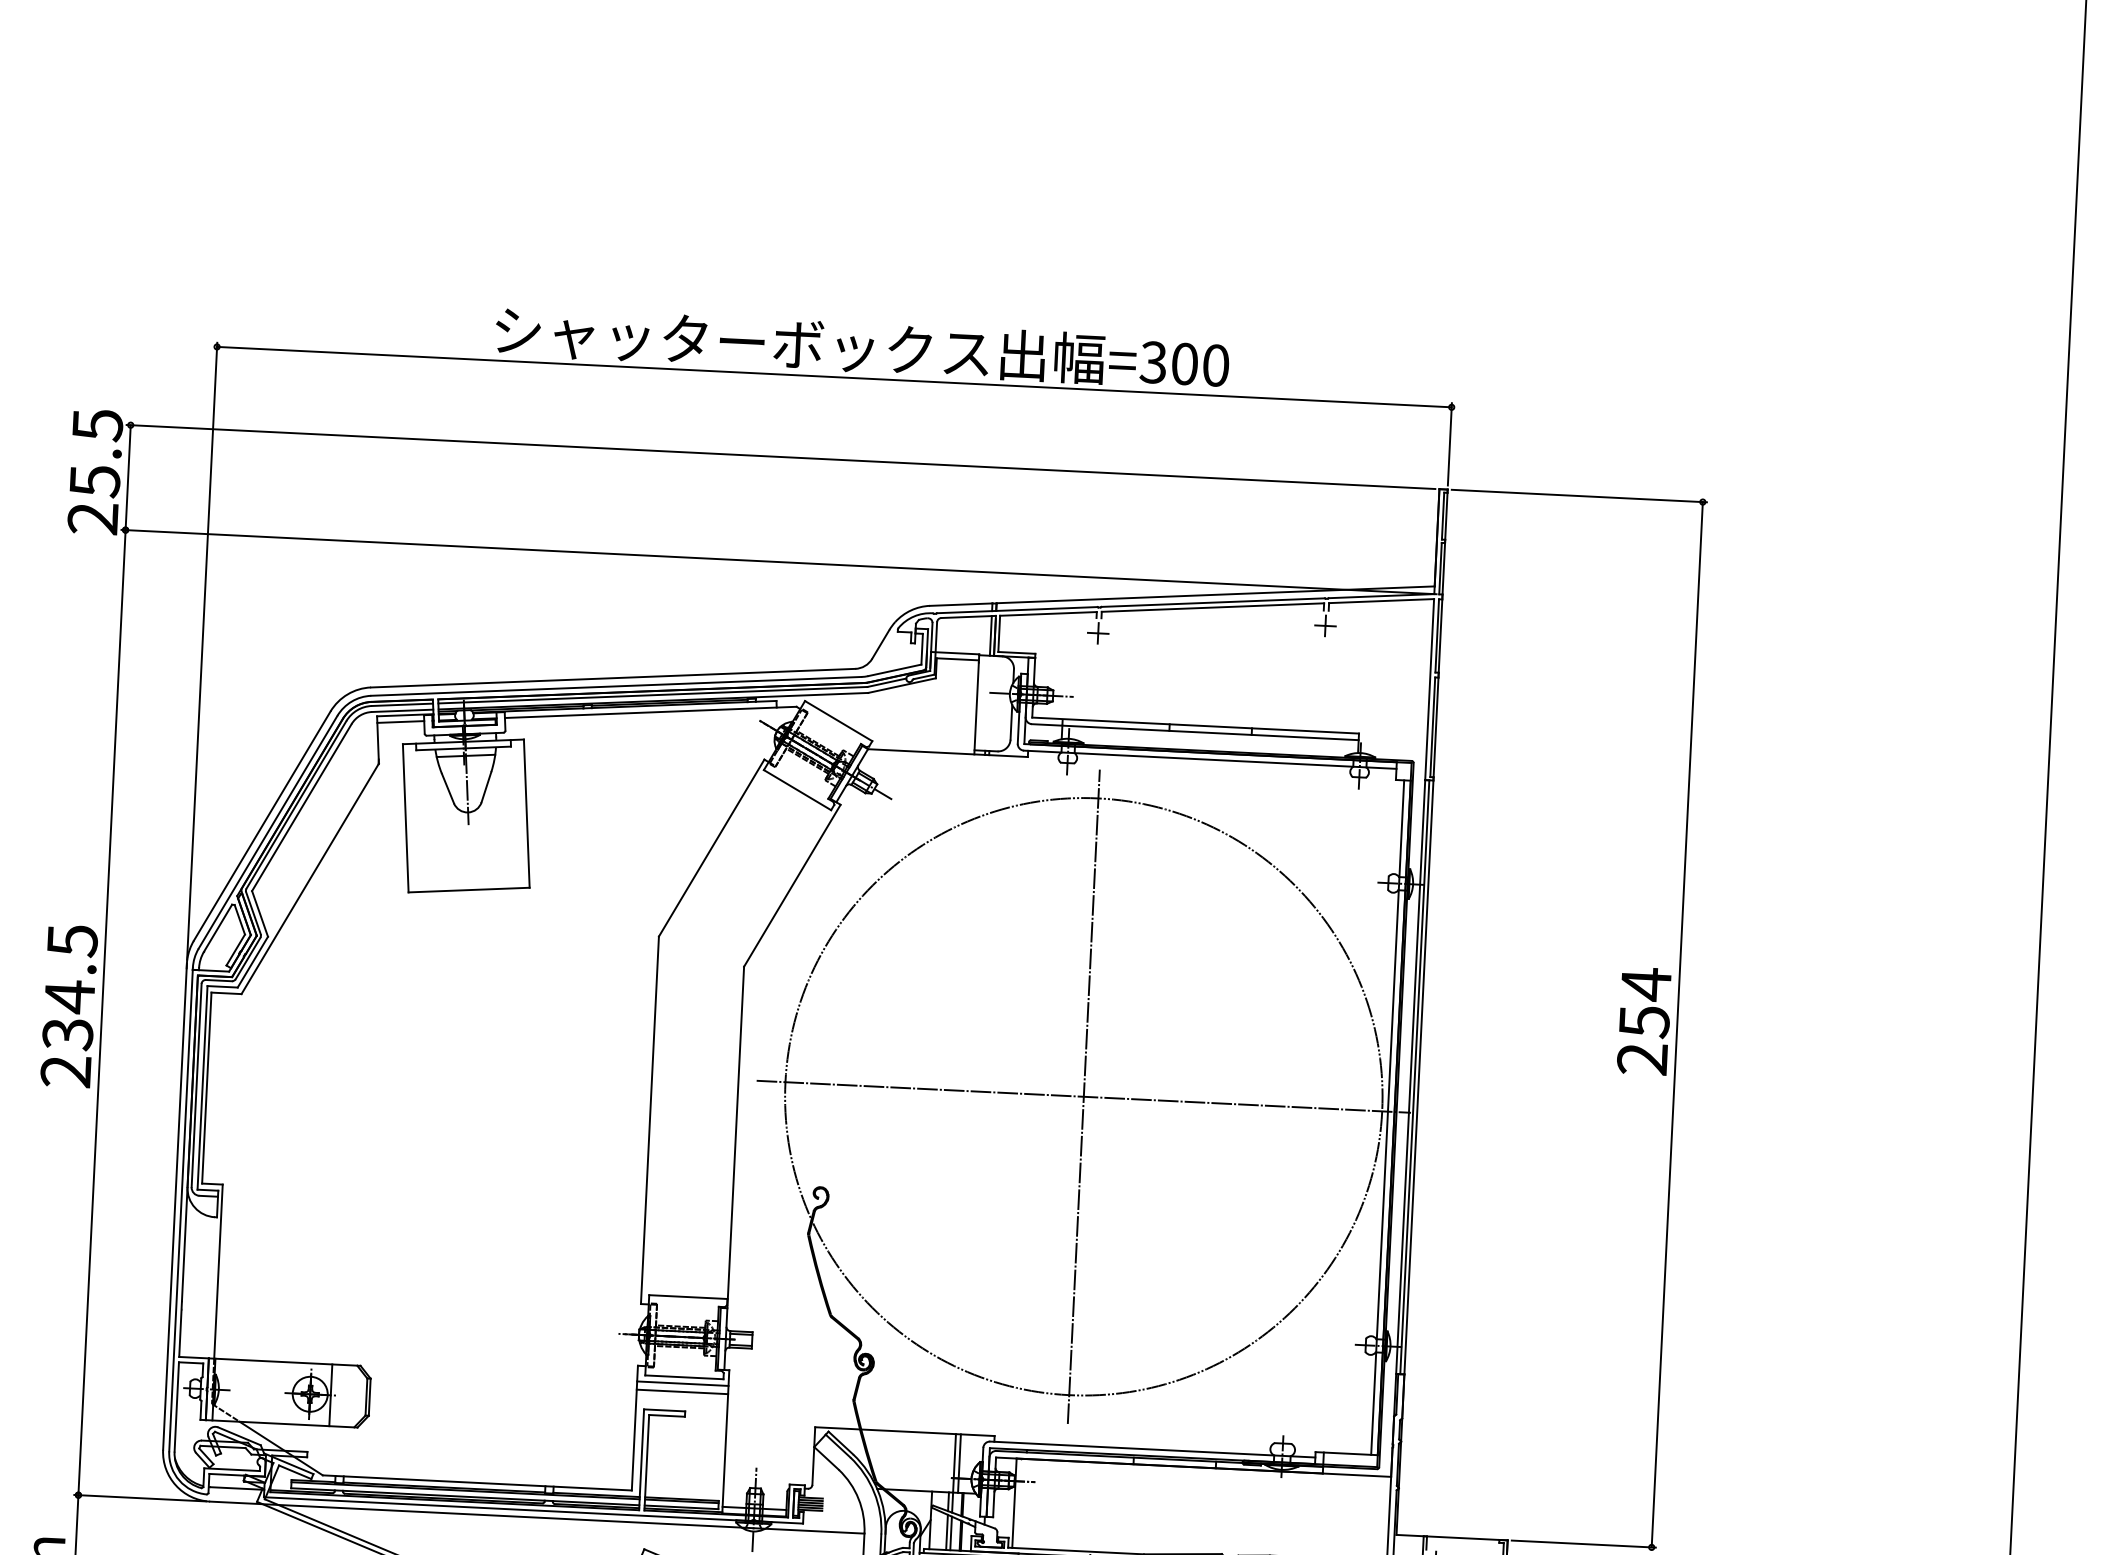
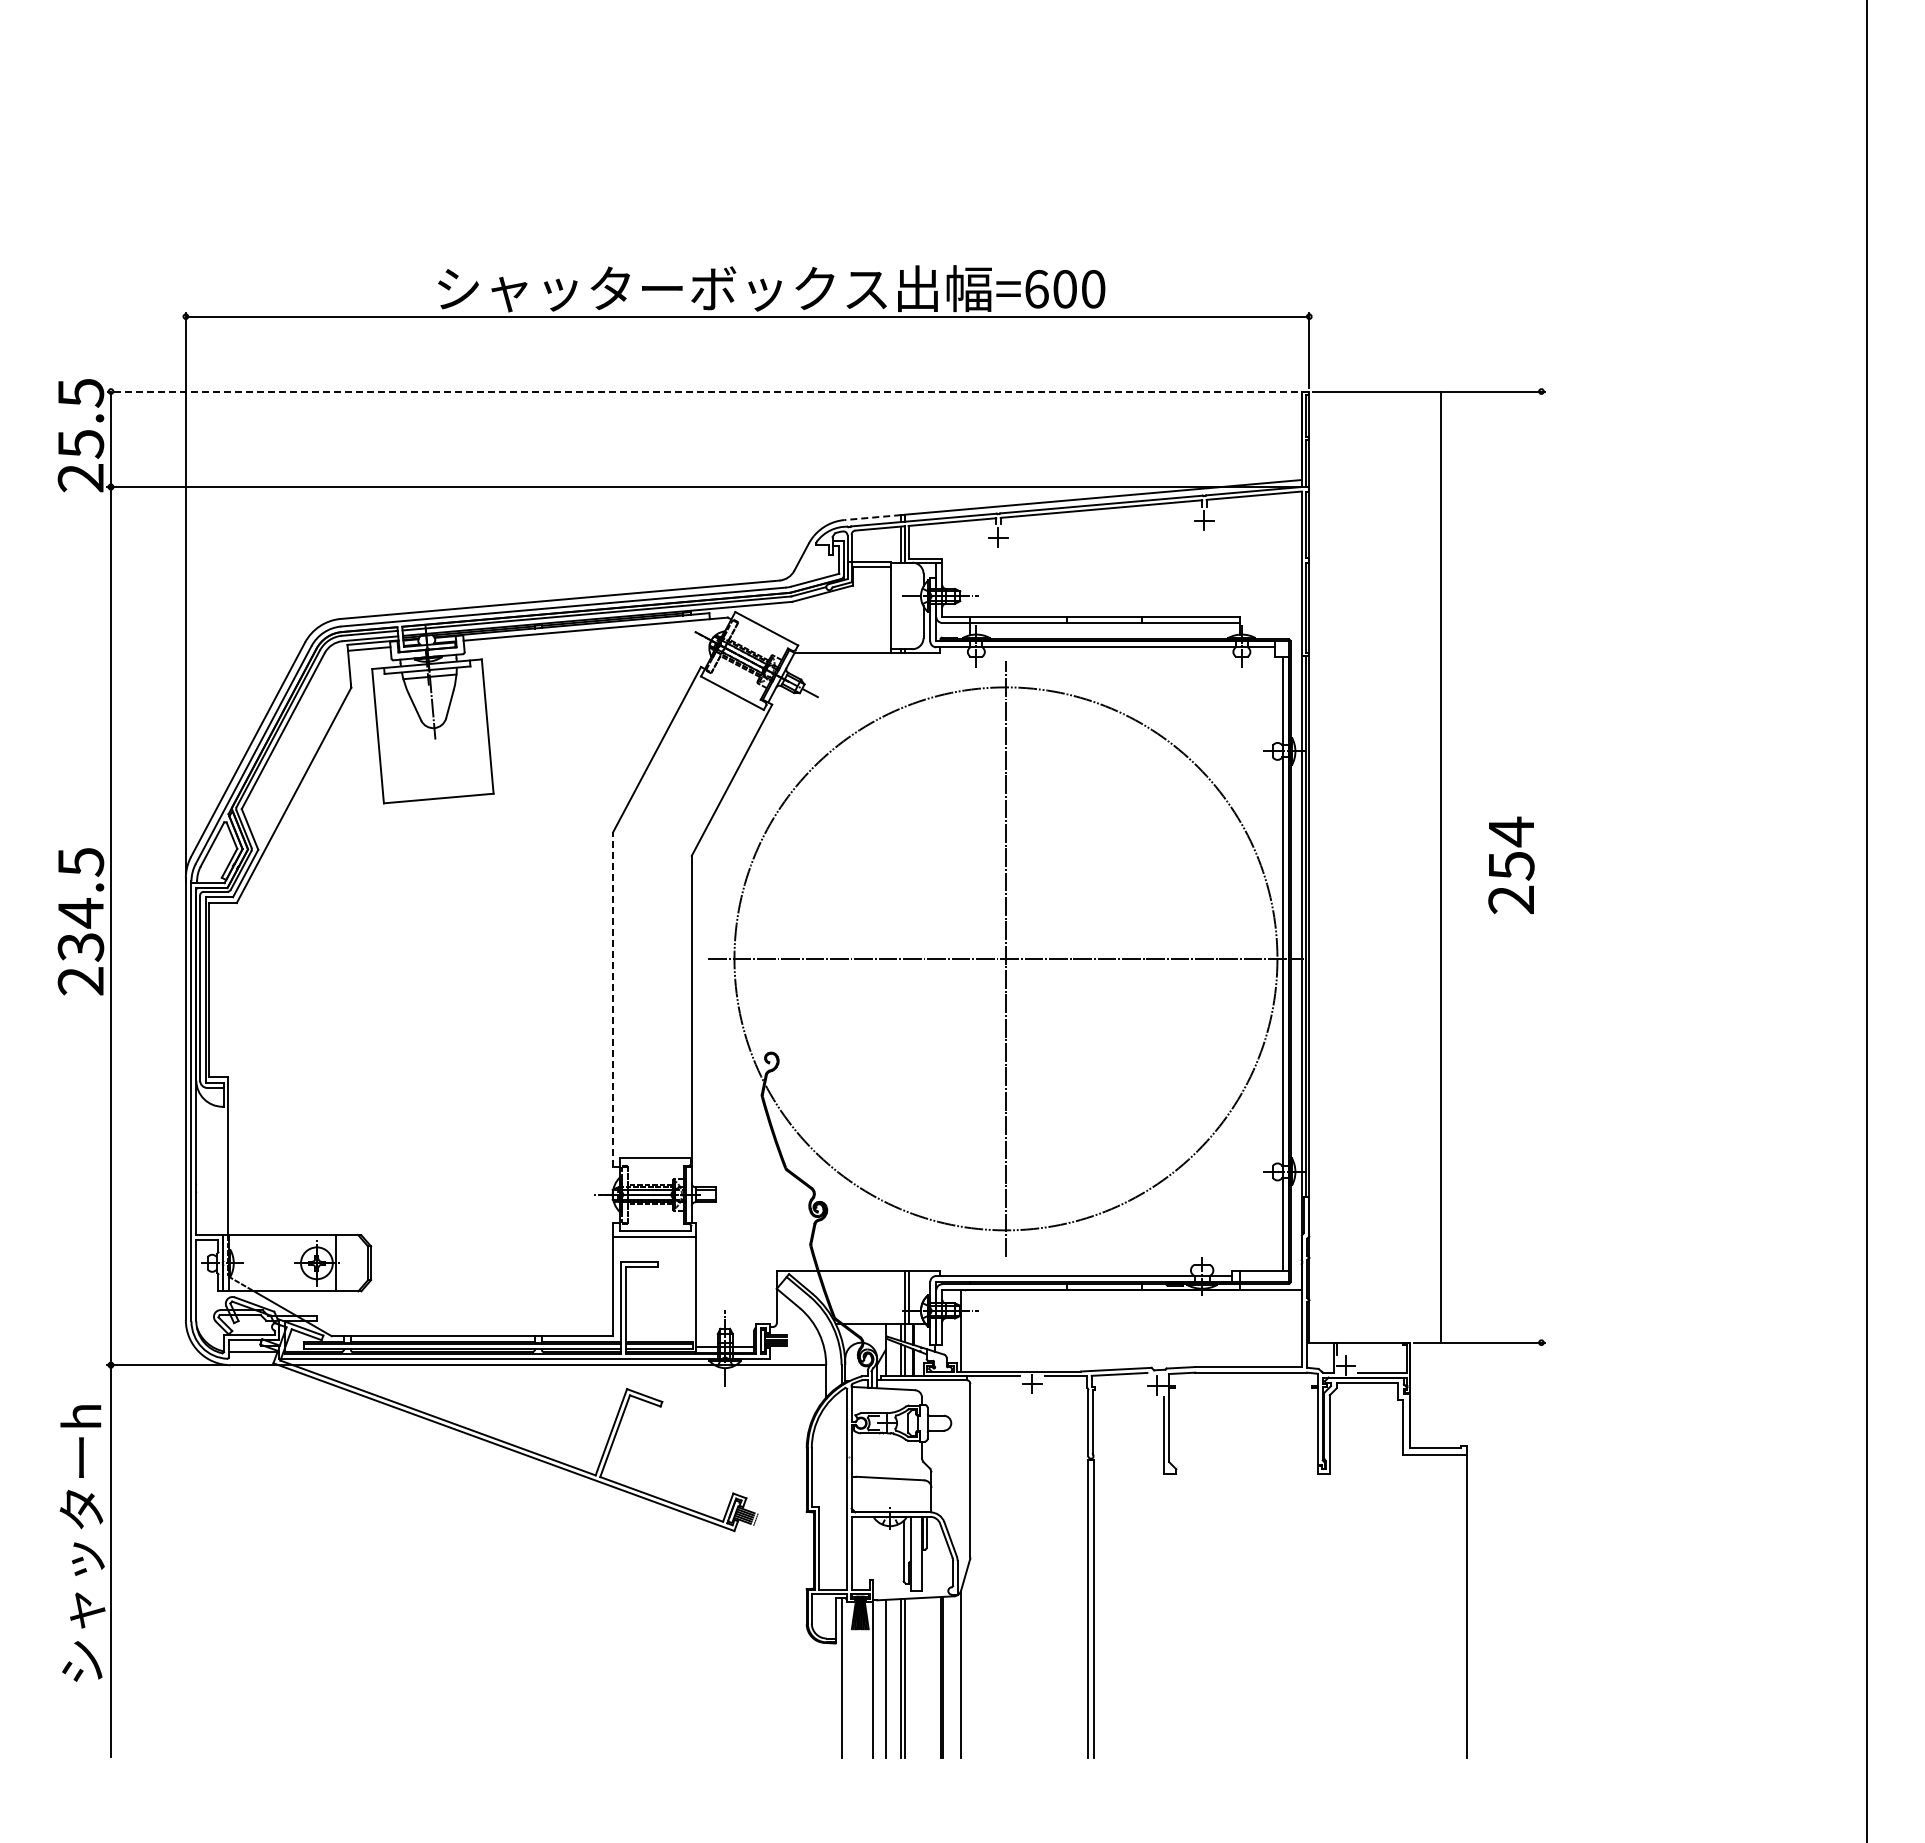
text: (1153, 362) -> (1036, 289), =300 -> =600
line: (780, 456) -> (702, 391), solid -> dashed
line: (960, 604) -> (872, 517), solid -> dashed
line: (1677, 1024) -> (1441, 866), moved
line: (650, 1120) -> (613, 999), solid -> dashed
line: (682, 1391) -> (654, 1244), removed

